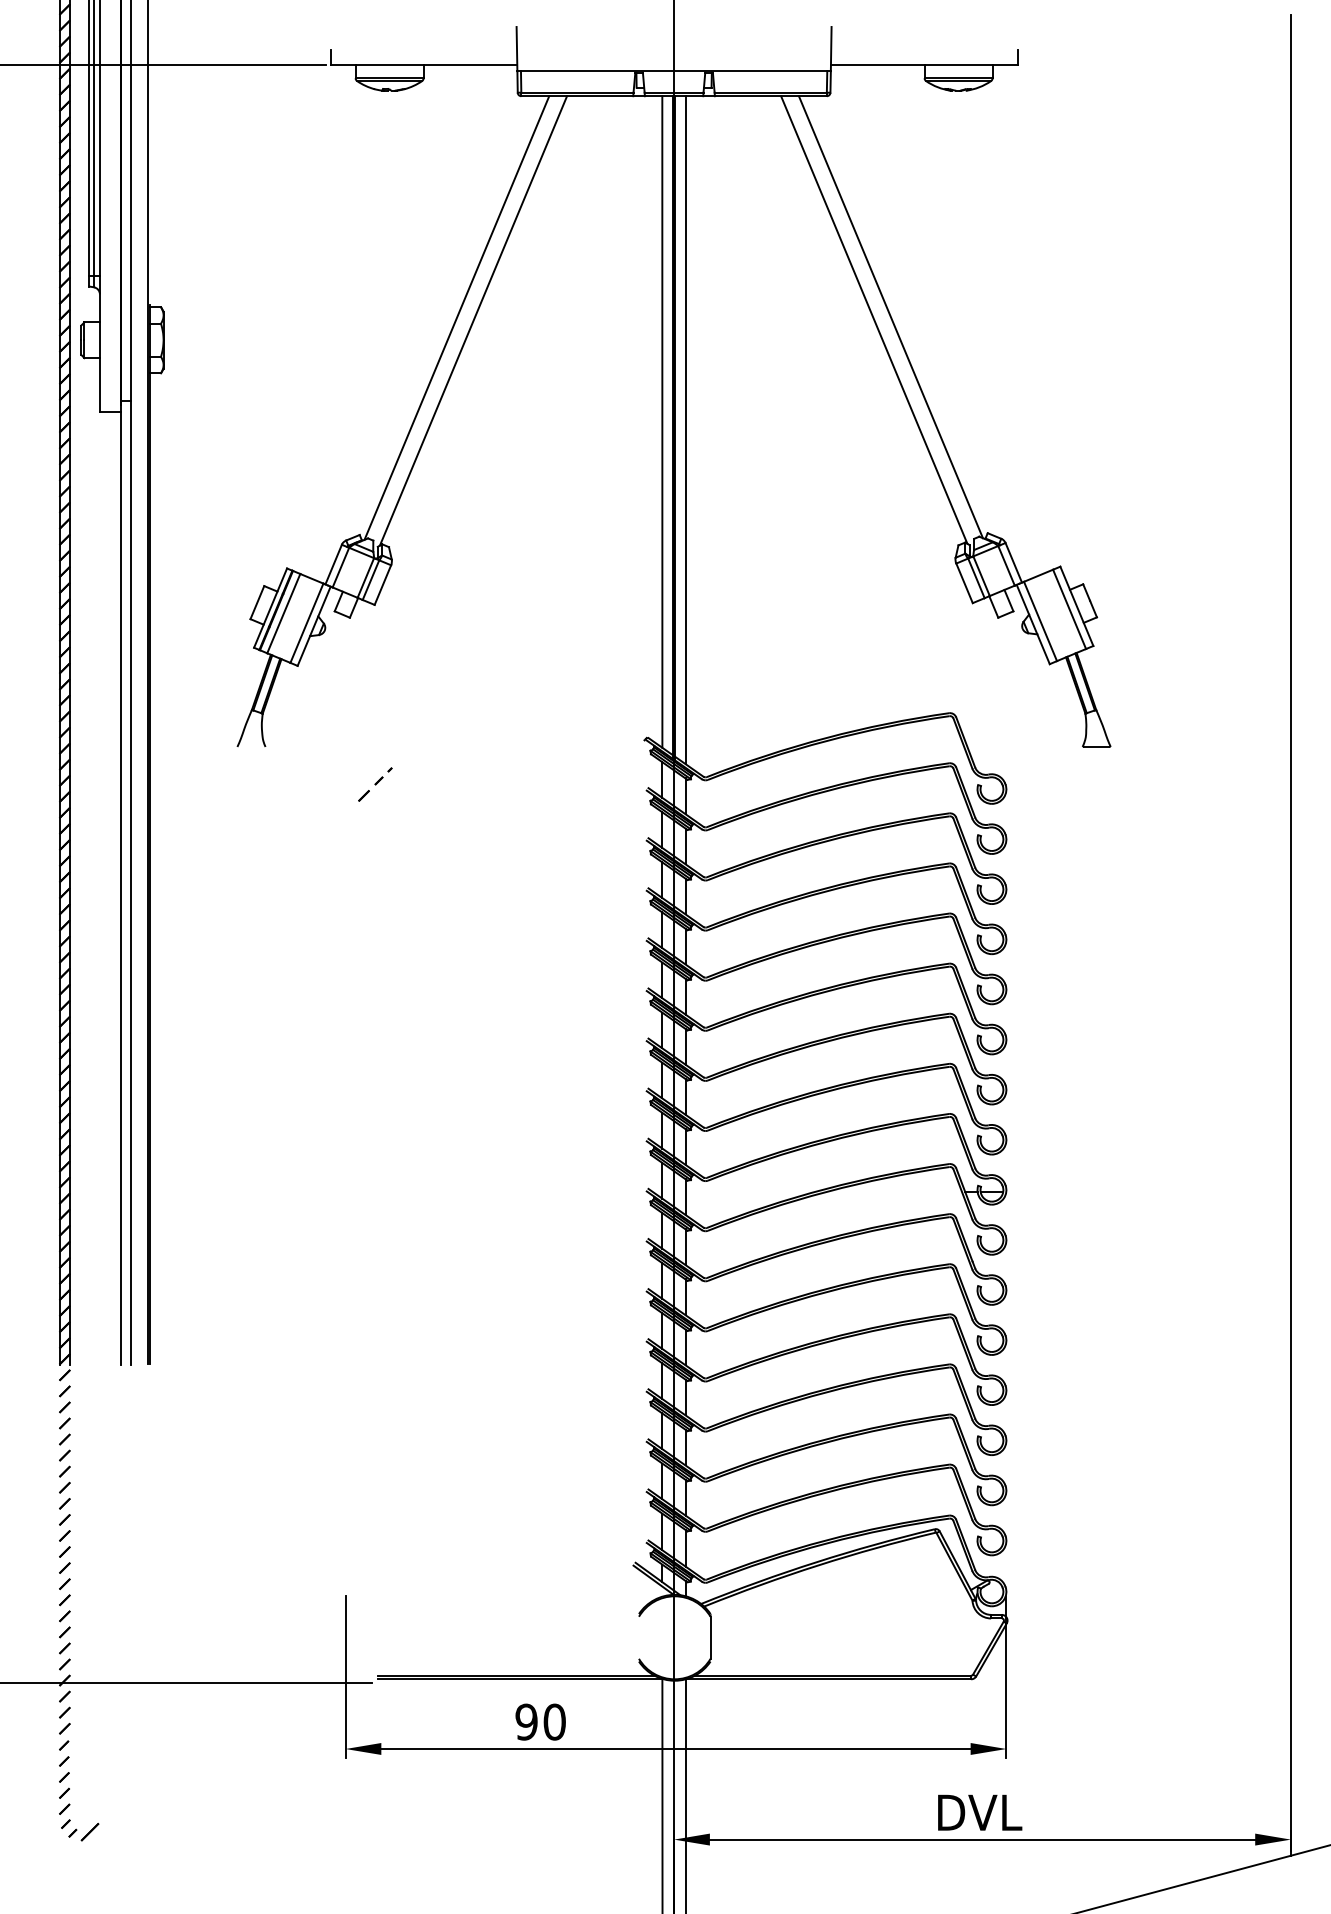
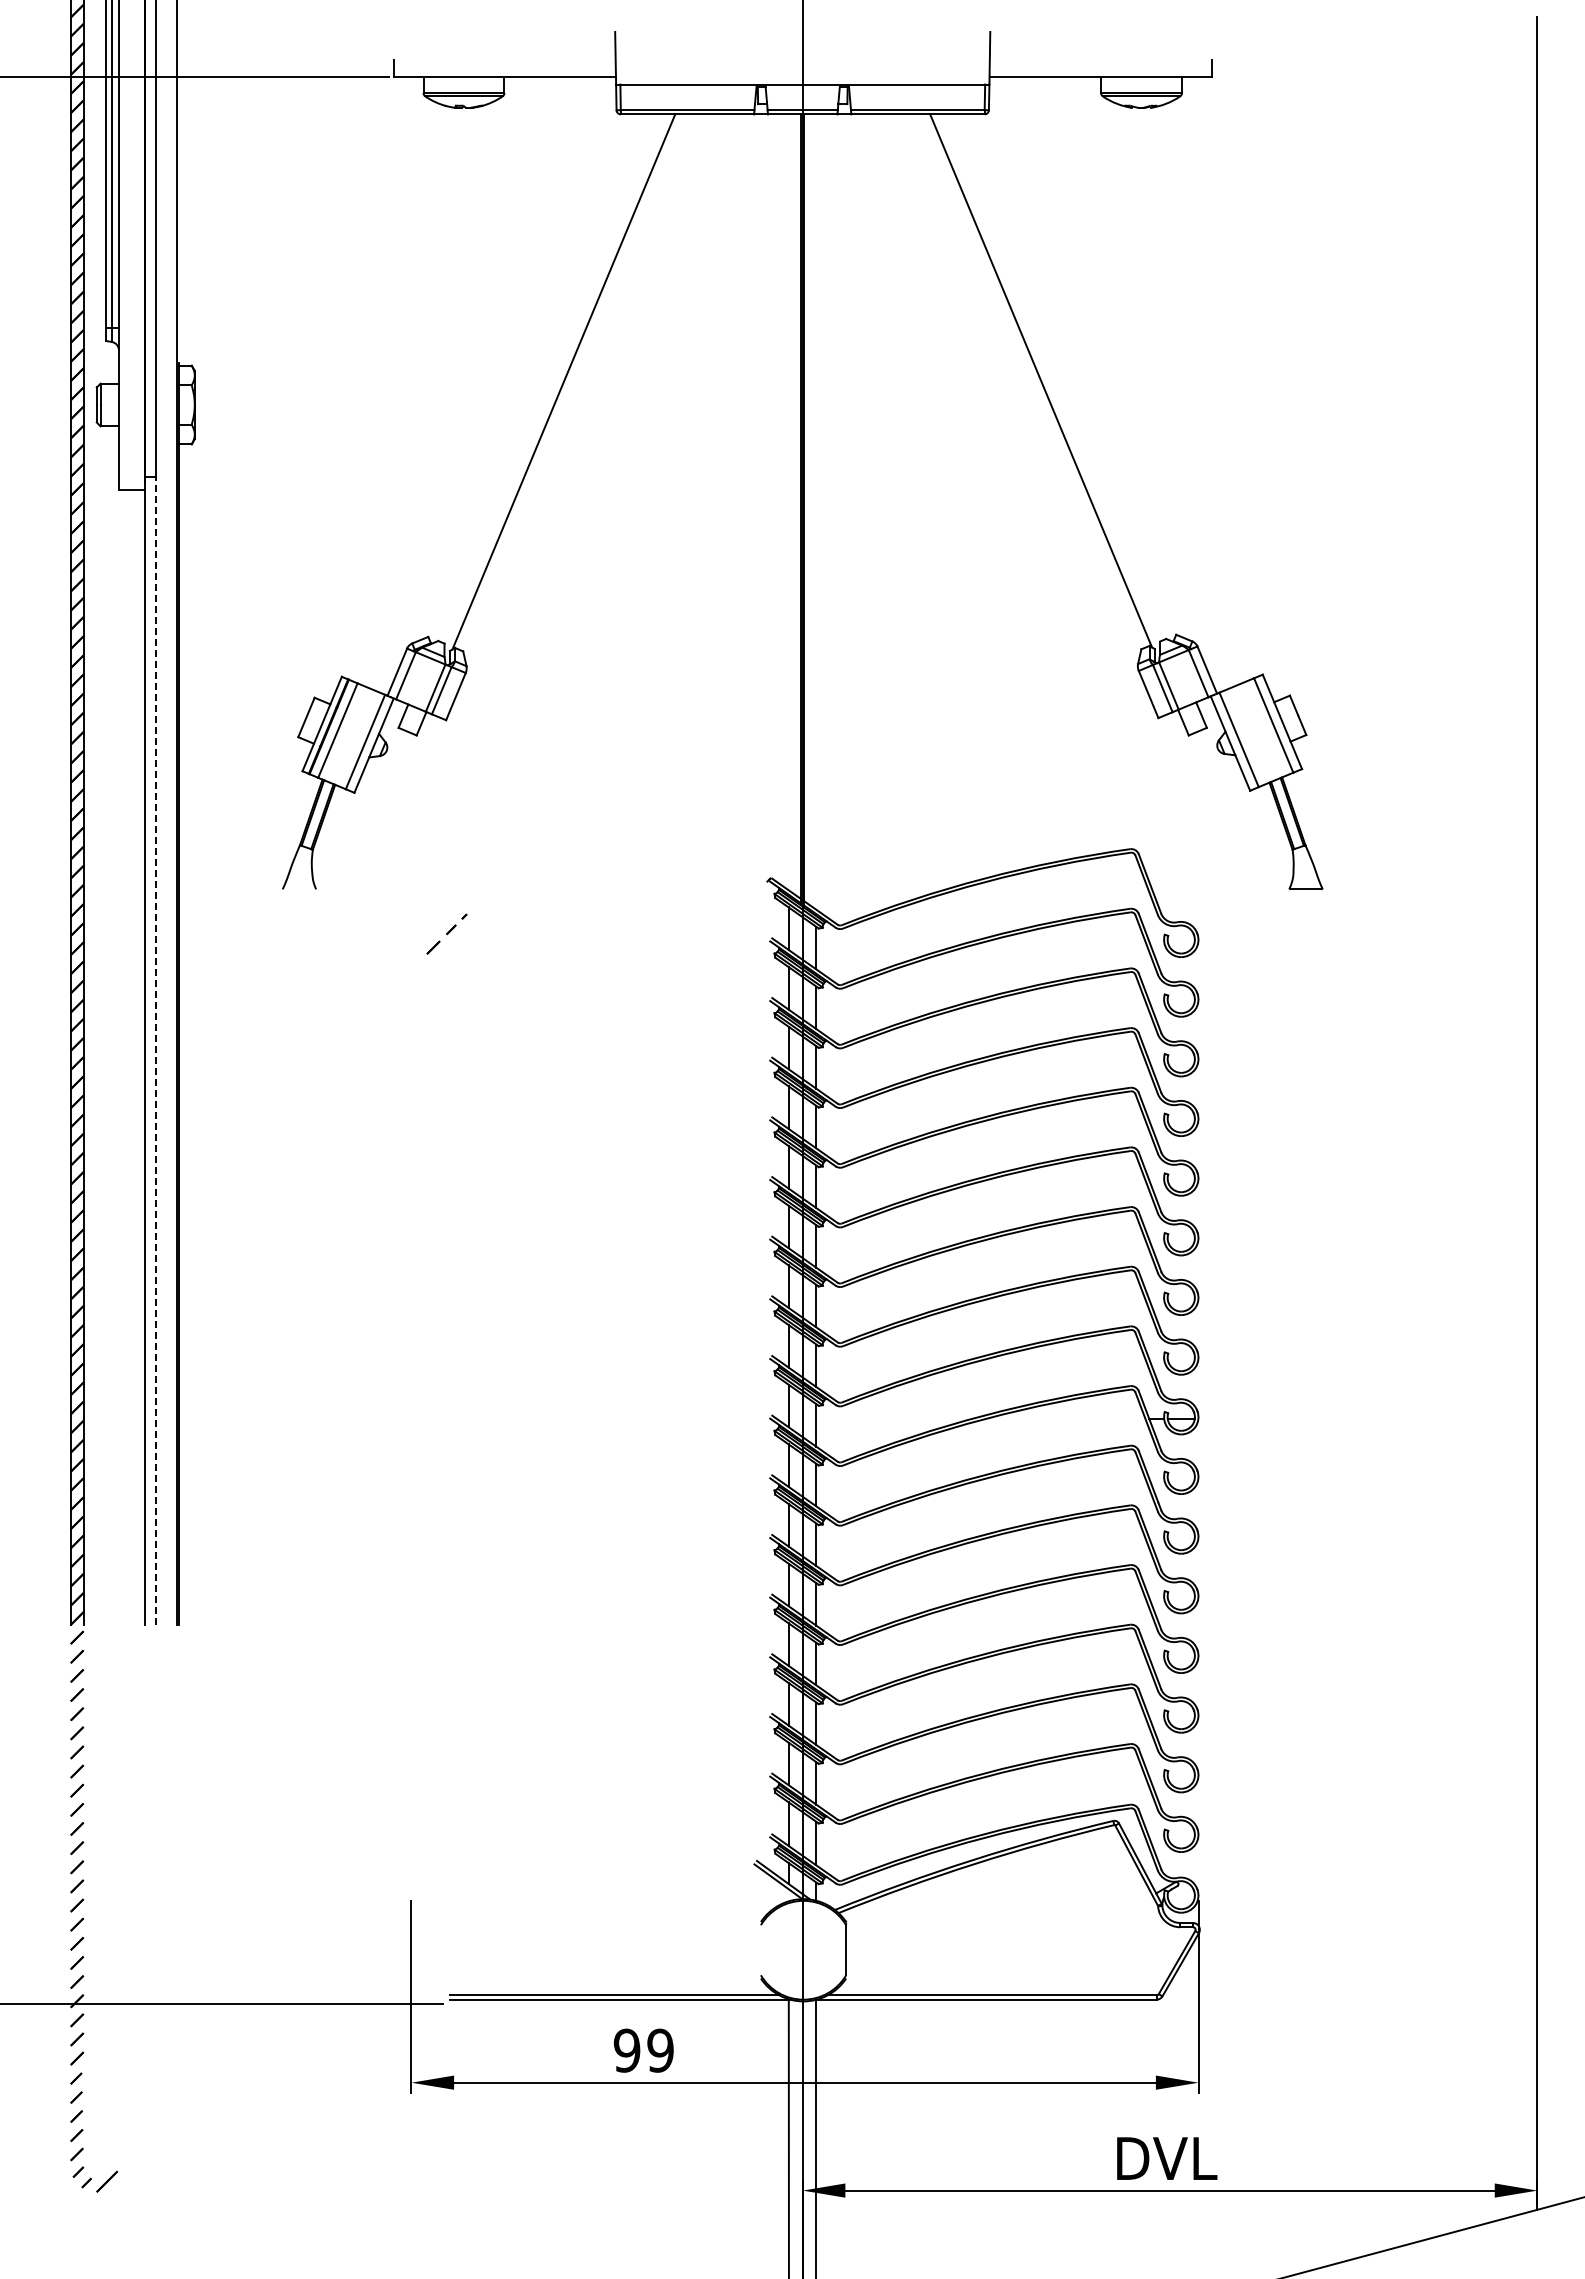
line: (457, 317) -> (544, 378), removed
line: (890, 317) -> (1060, 377), removed
line: (662, 422) -> (788, 502), removed
line: (685, 429) -> (816, 511), removed
line: (131, 882) -> (156, 1050), solid -> dashed
text: (554, 1721) -> (660, 2050), 90 -> 99

